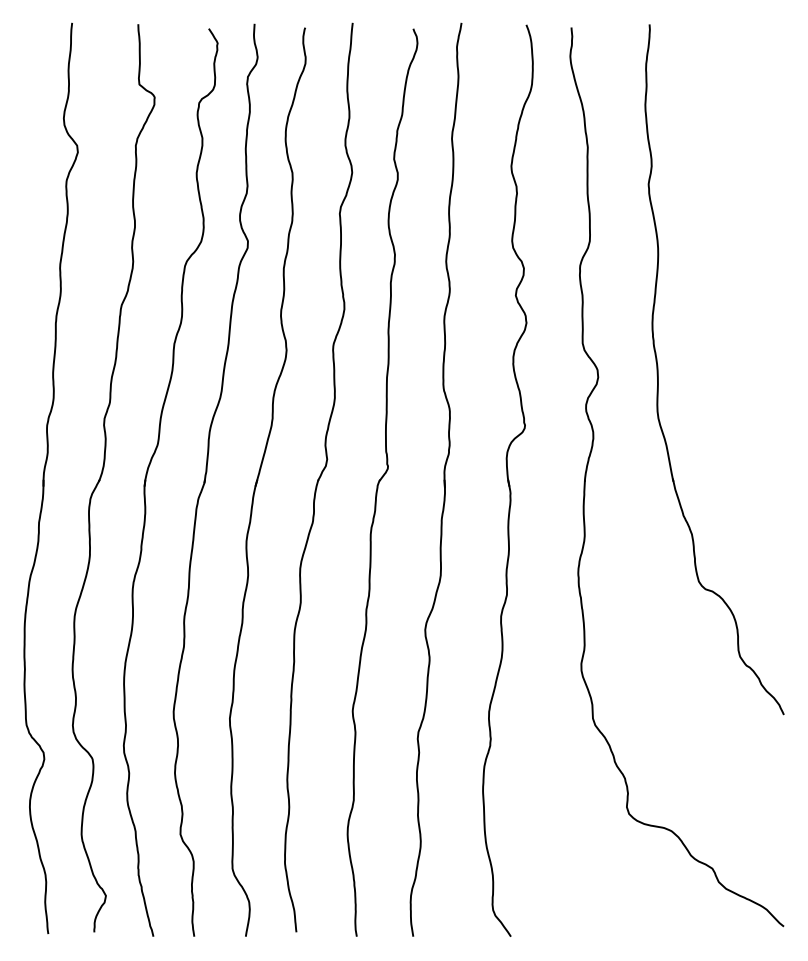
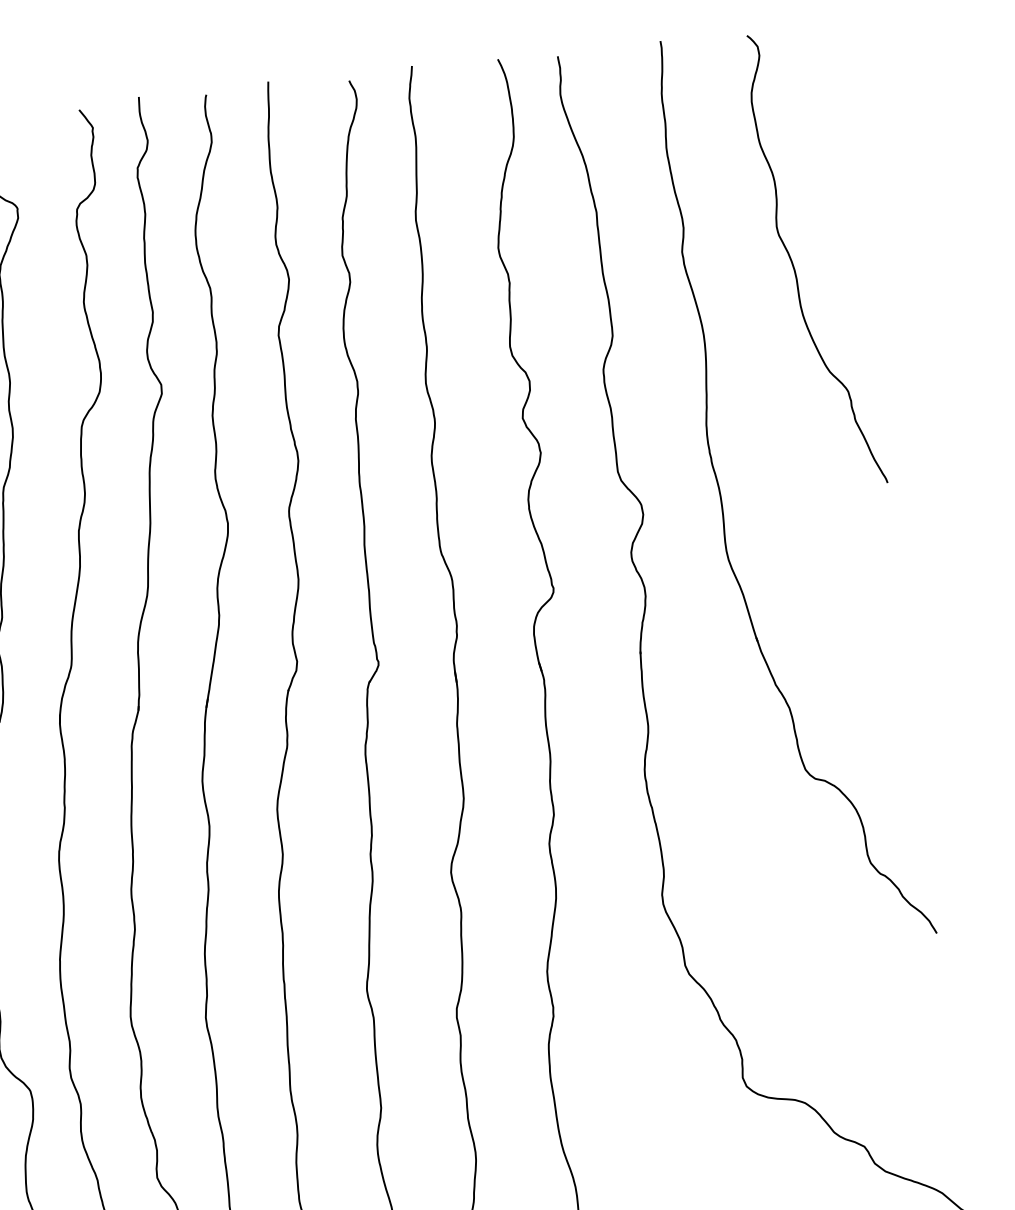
curve: (731, 201) -> (793, 263), added

